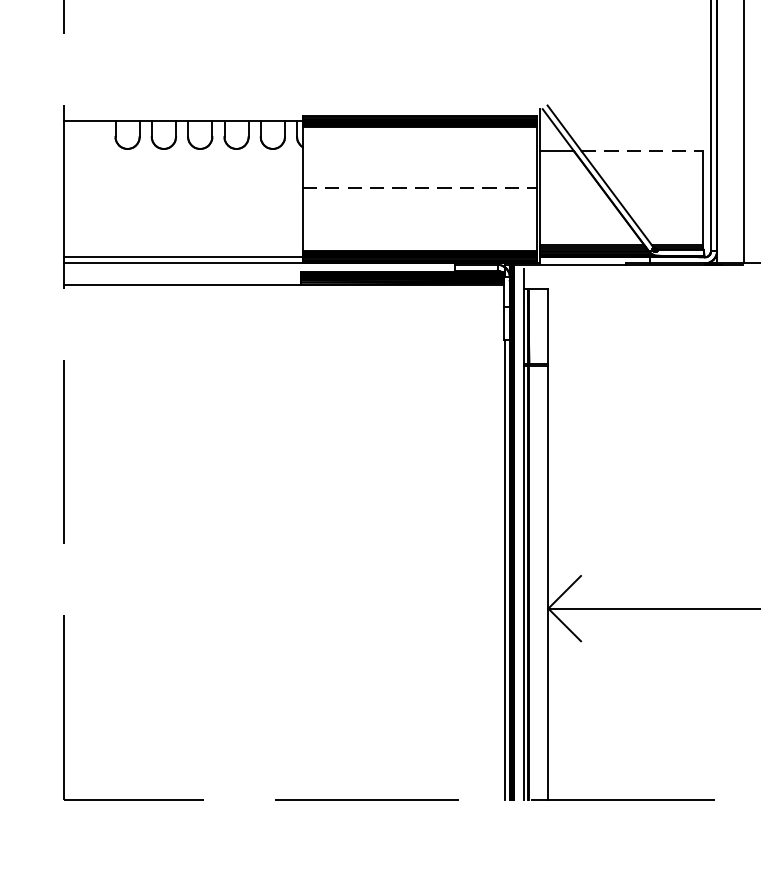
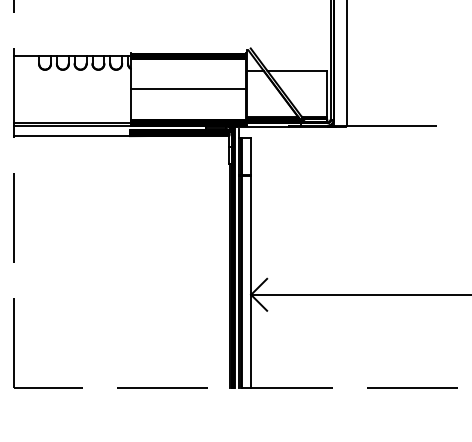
line: (643, 150) -> (297, 70), dashed -> solid
line: (420, 187) -> (188, 88), dashed -> solid

